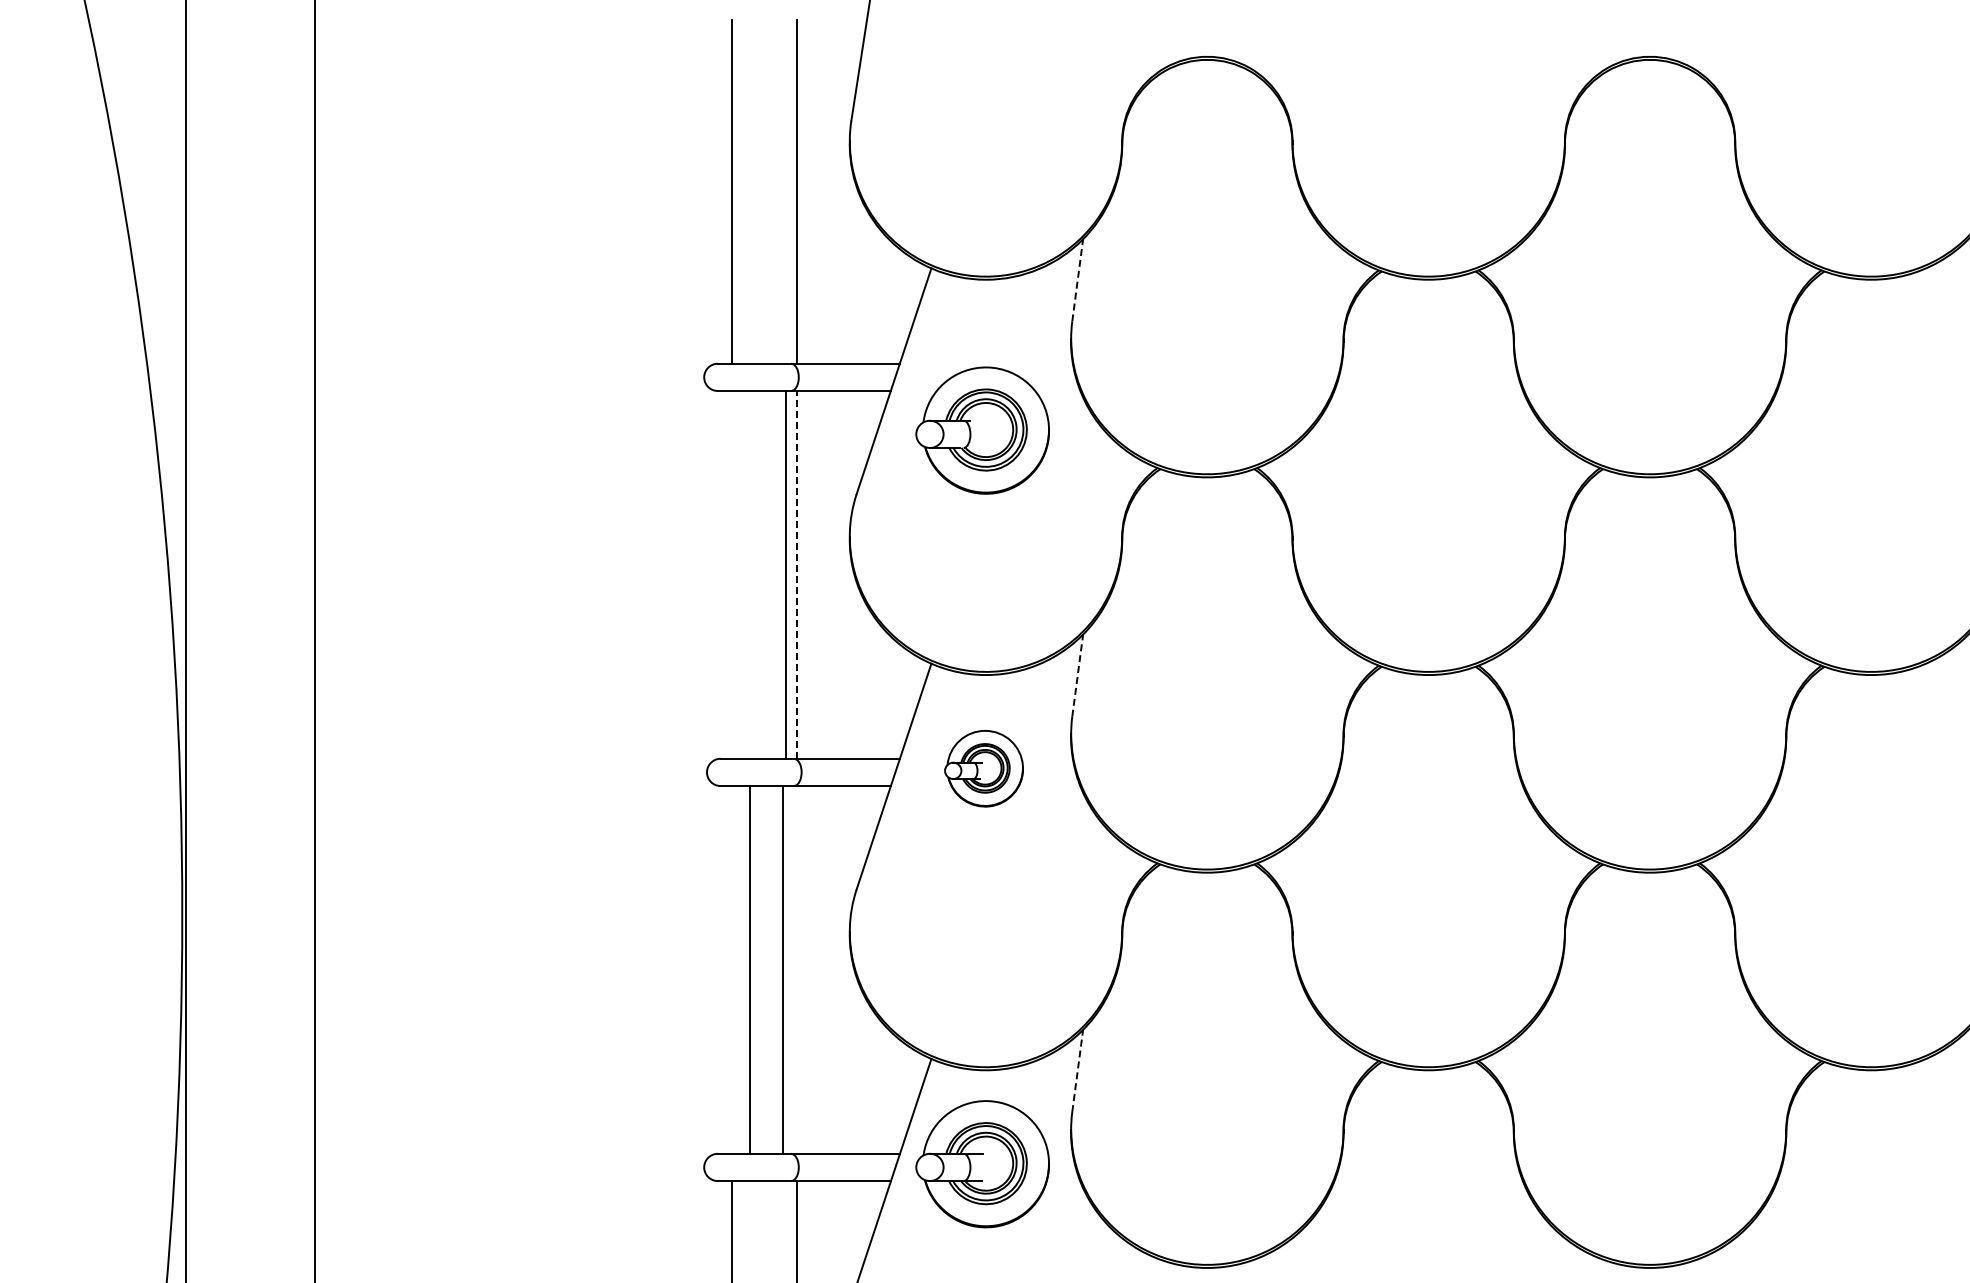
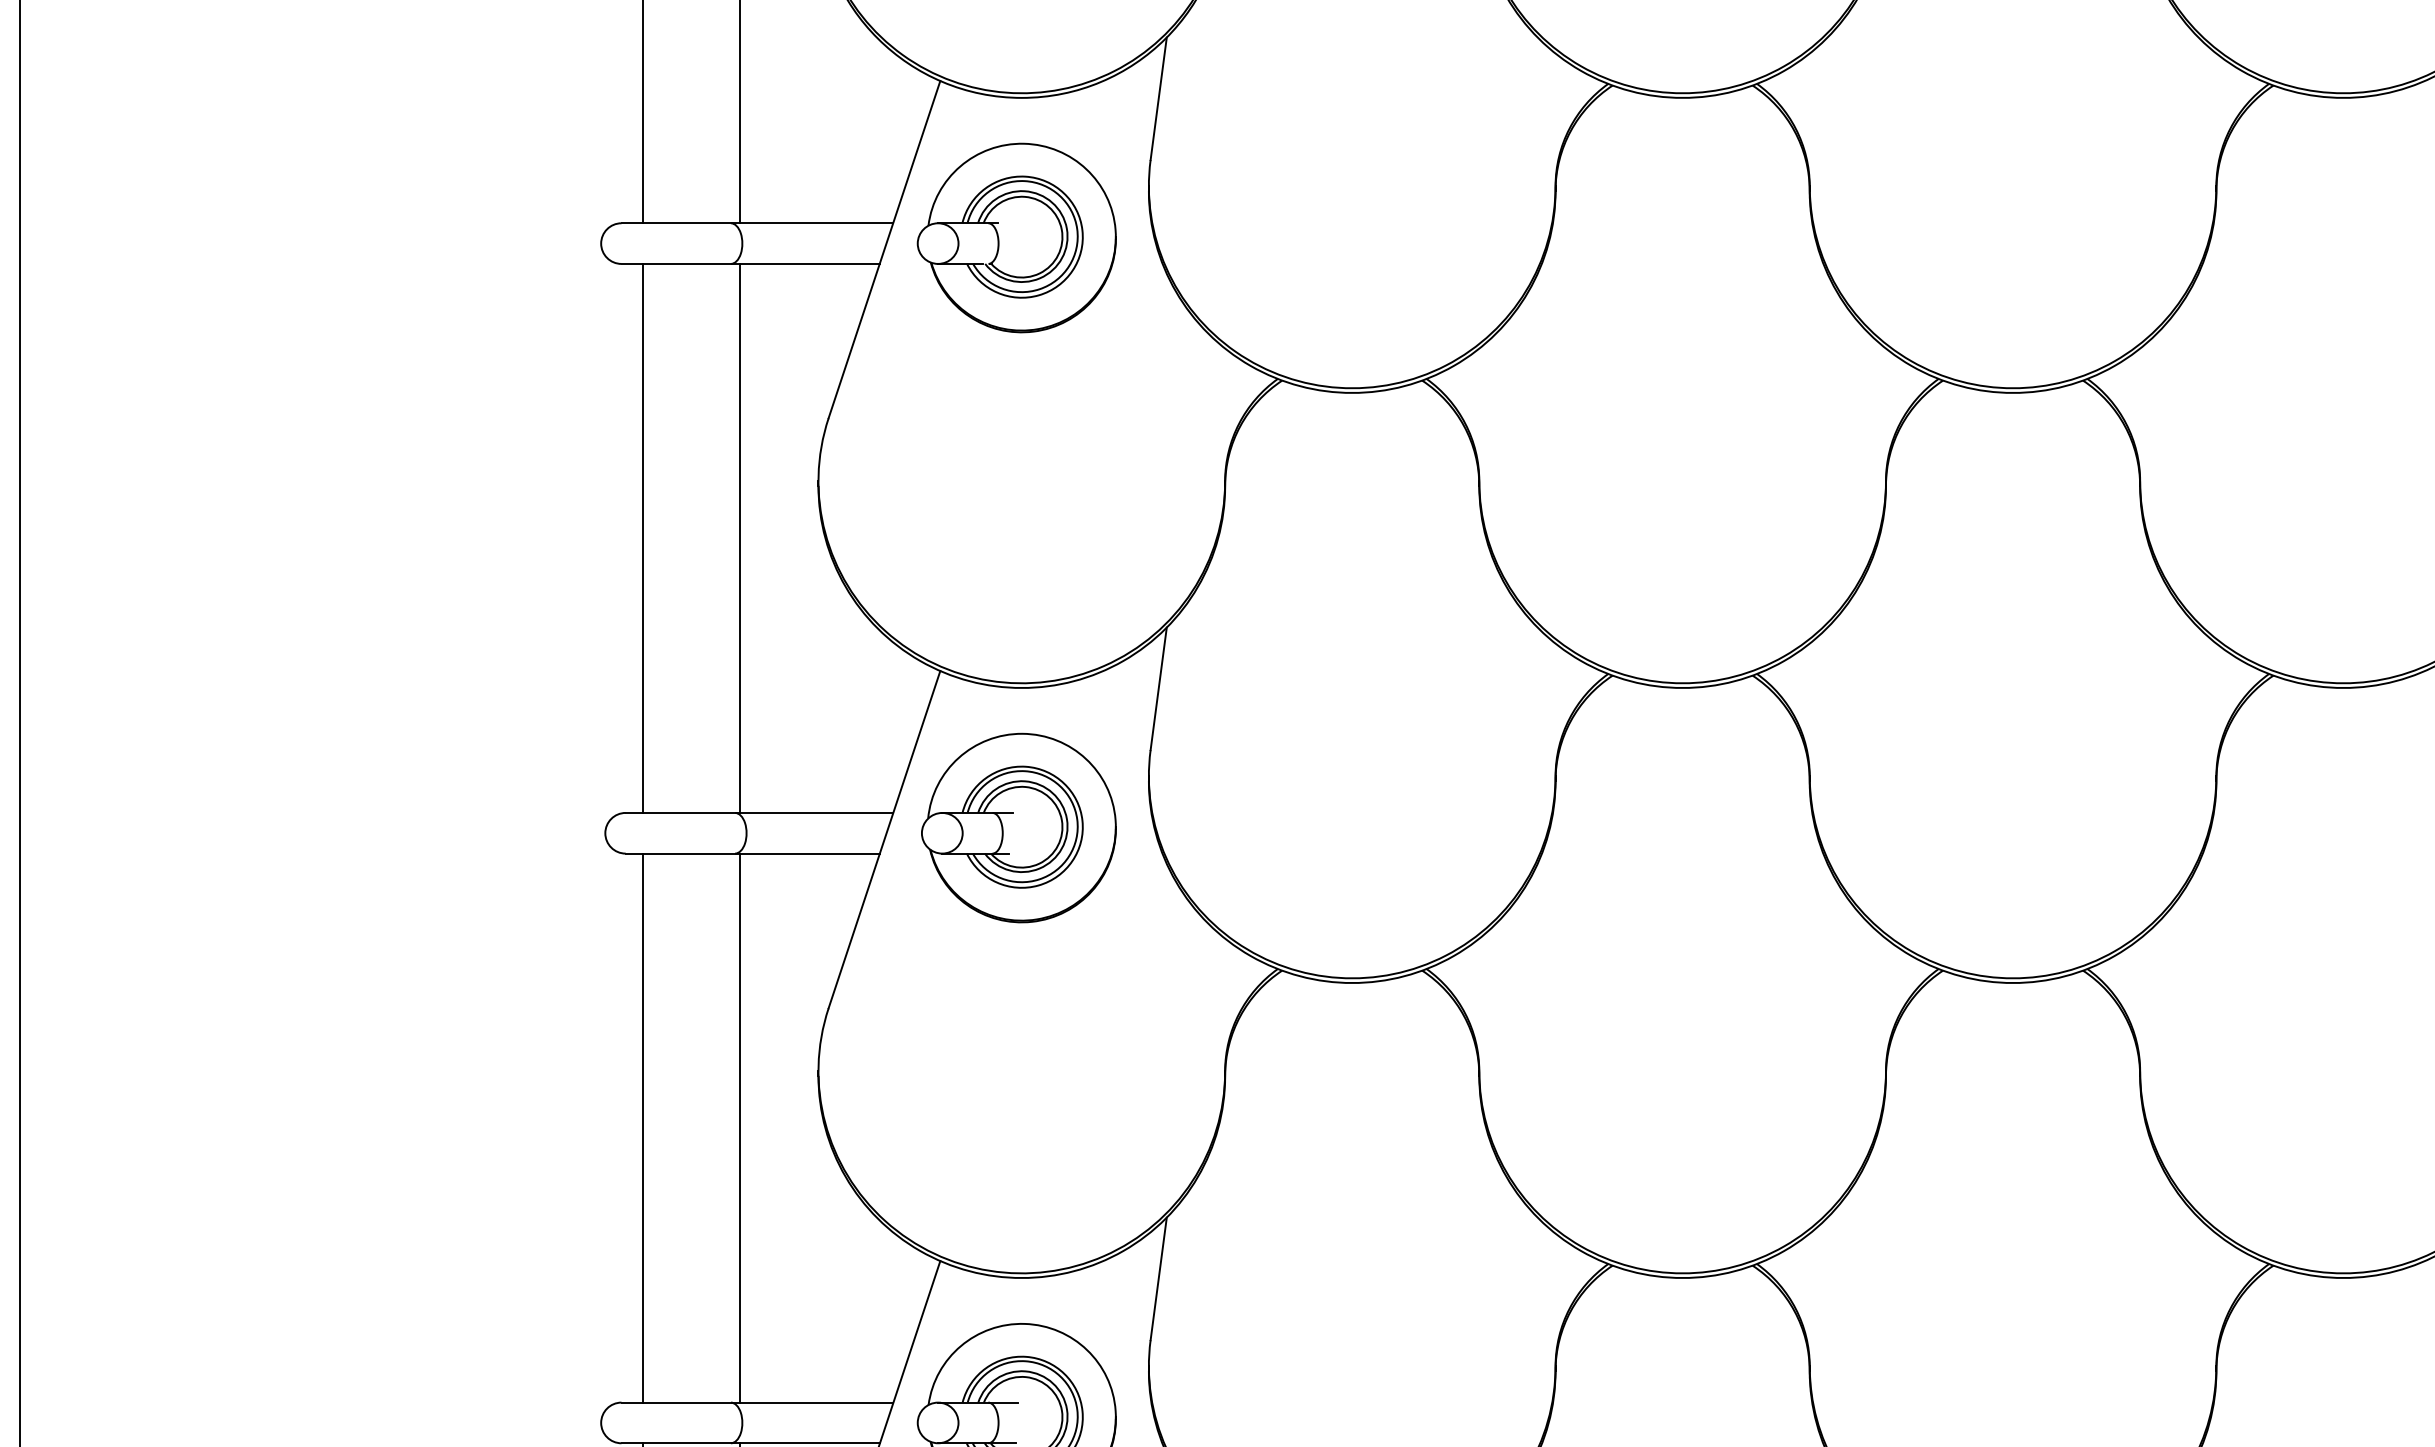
line: (1077, 279) -> (1158, 97), dashed -> solid
part: (982, 430) -> (1016, 237), moved
line: (786, 574) -> (643, 537), moved
line: (797, 574) -> (740, 537), dashed -> solid
line: (1077, 675) -> (1158, 688), dashed -> solid
part: (983, 768) -> (1018, 827), size x1.67
line: (750, 969) -> (740, 1127), moved
line: (783, 969) -> (643, 1127), moved
line: (1077, 1070) -> (1158, 1278), dashed -> solid

